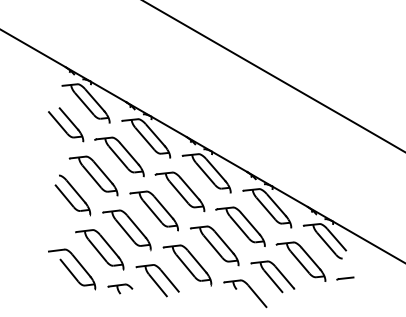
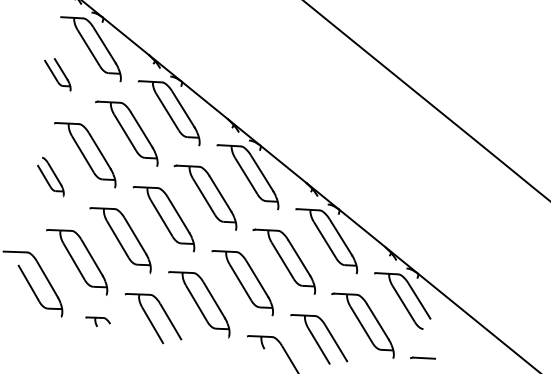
part: (66, 124) -> (58, 73), size x0.6
part: (72, 195) -> (50, 176), size x0.6
part: (120, 288) -> (98, 321), size x0.7

